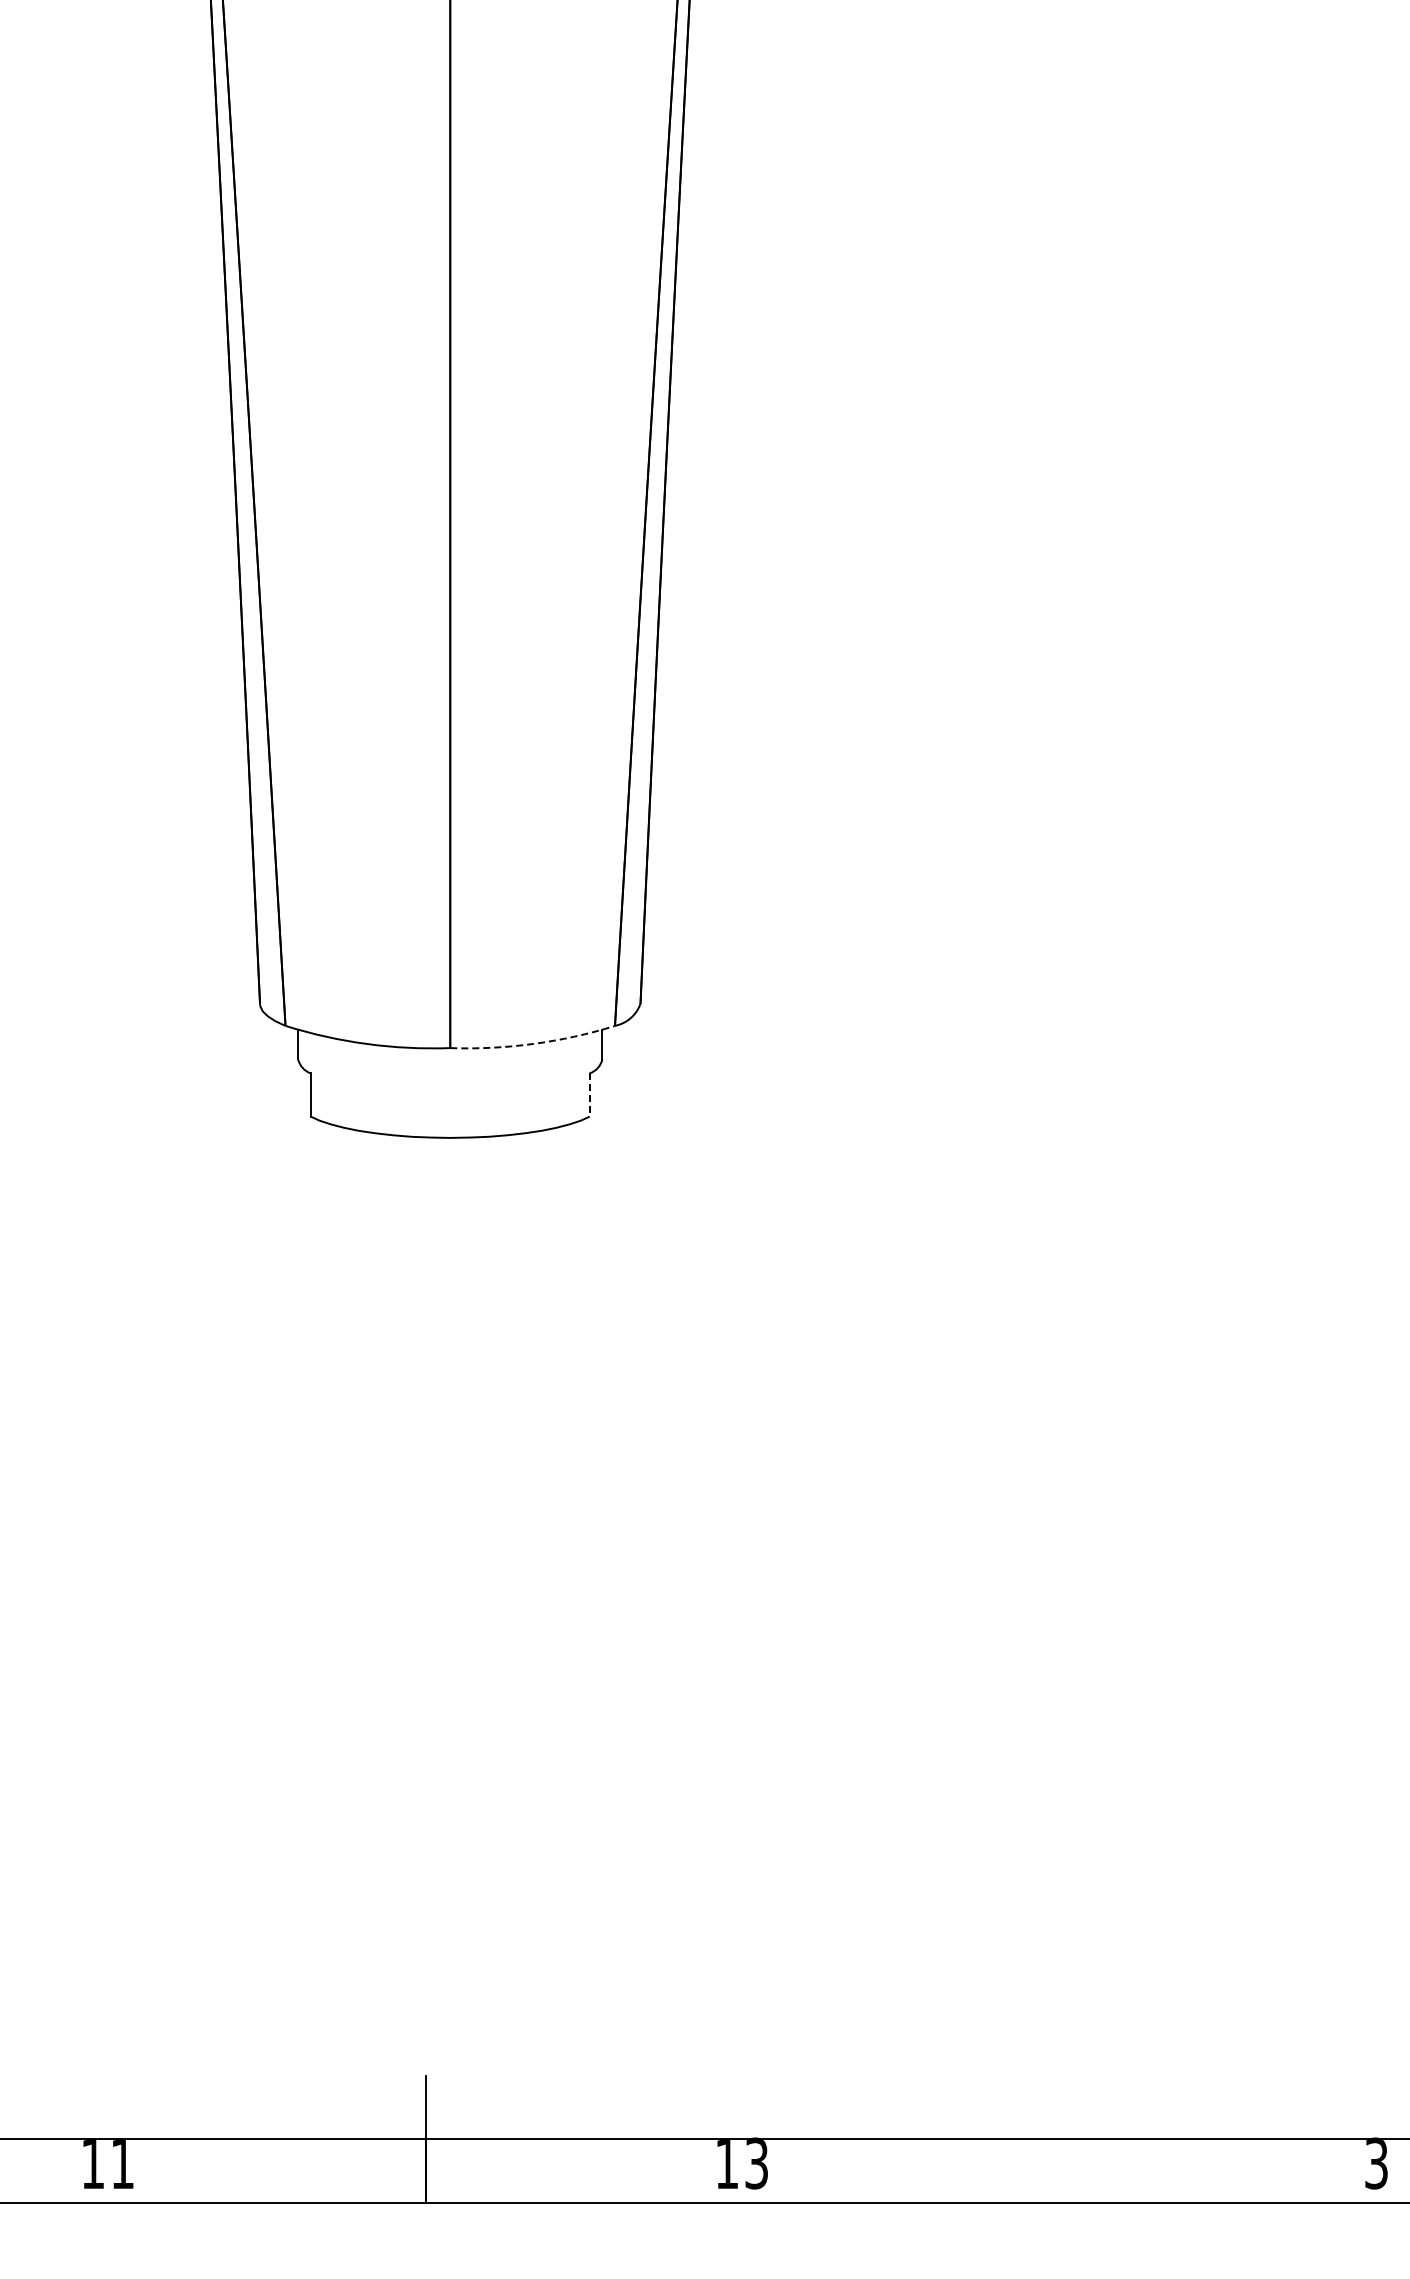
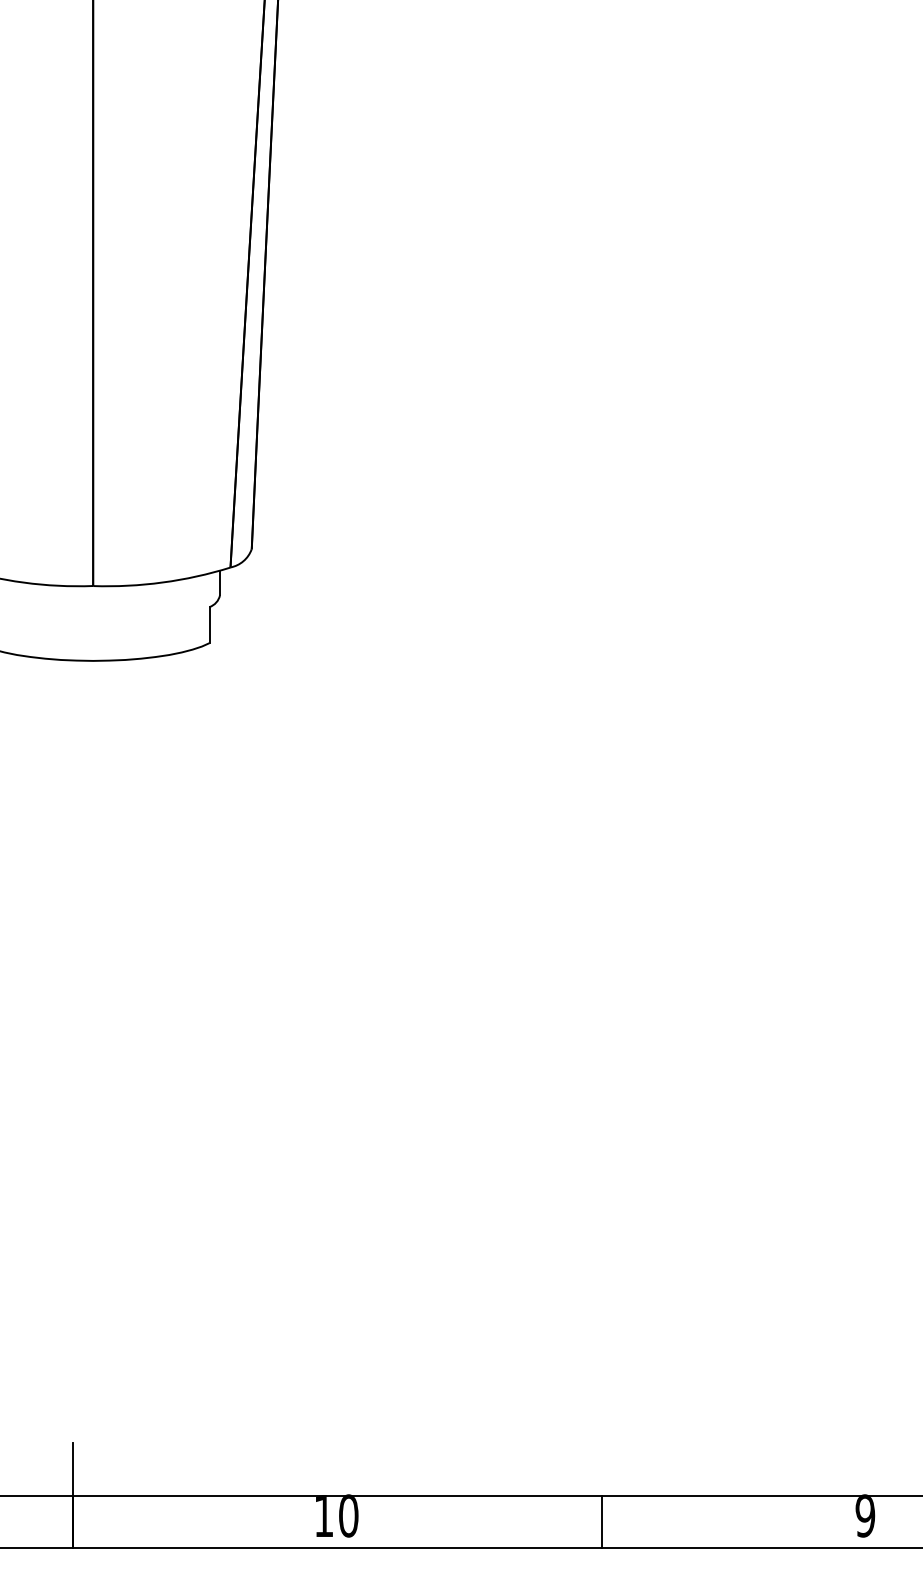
arc: (533, 1043) -> (162, 582), dashed -> solid
line: (589, 1095) -> (209, 625), dashed -> solid
text: (756, 2163) -> (348, 1515), 13 -> 10
text: (1376, 2163) -> (865, 1515), 3 -> 9
line: (1060, 2170) -> (601, 1521), added

